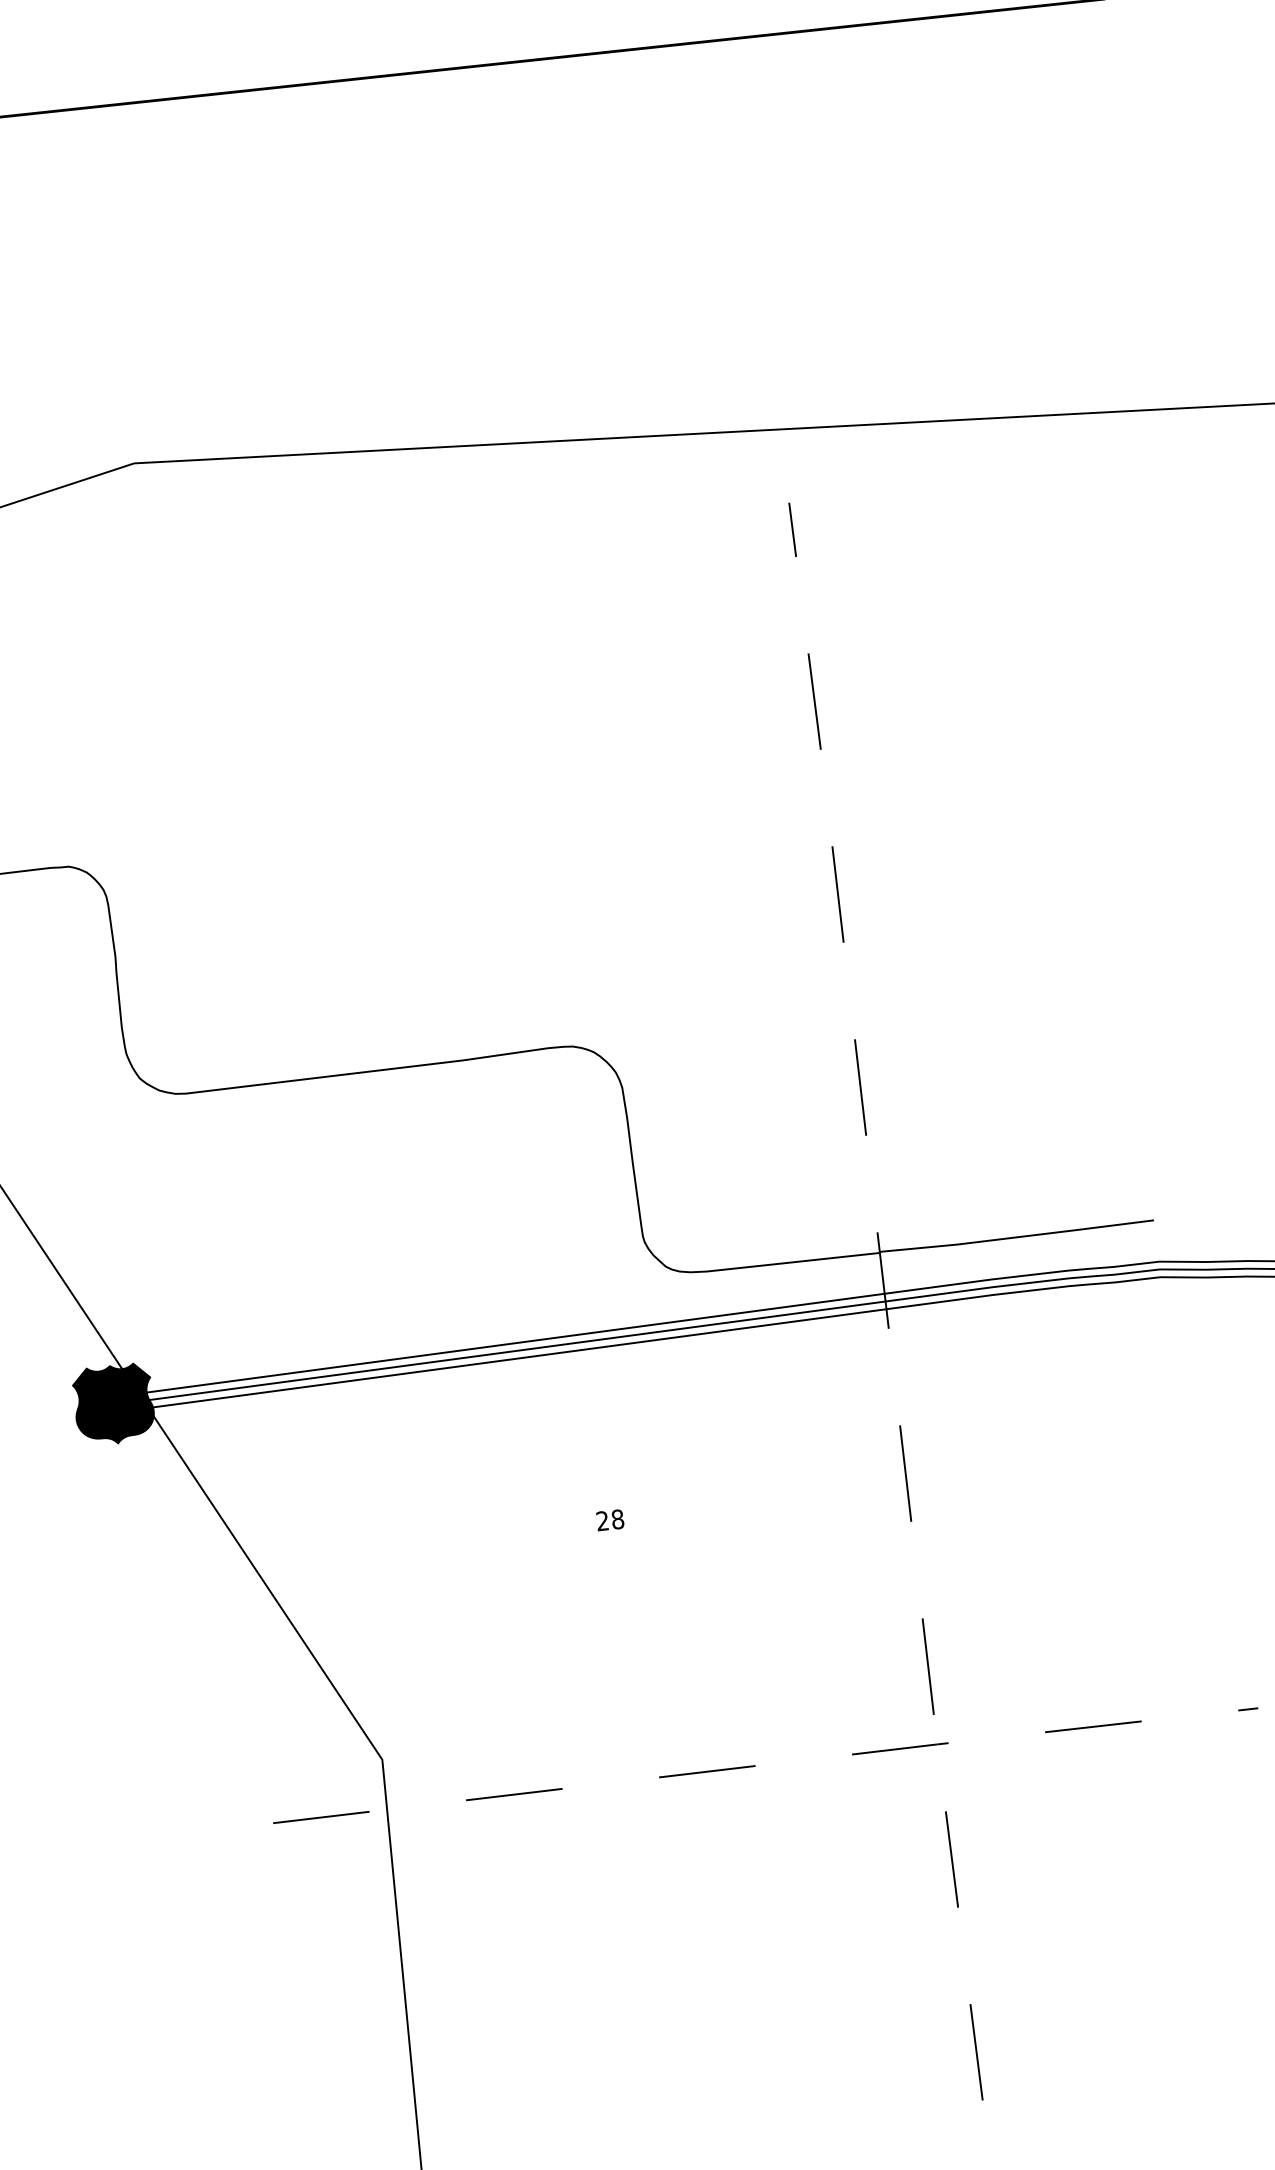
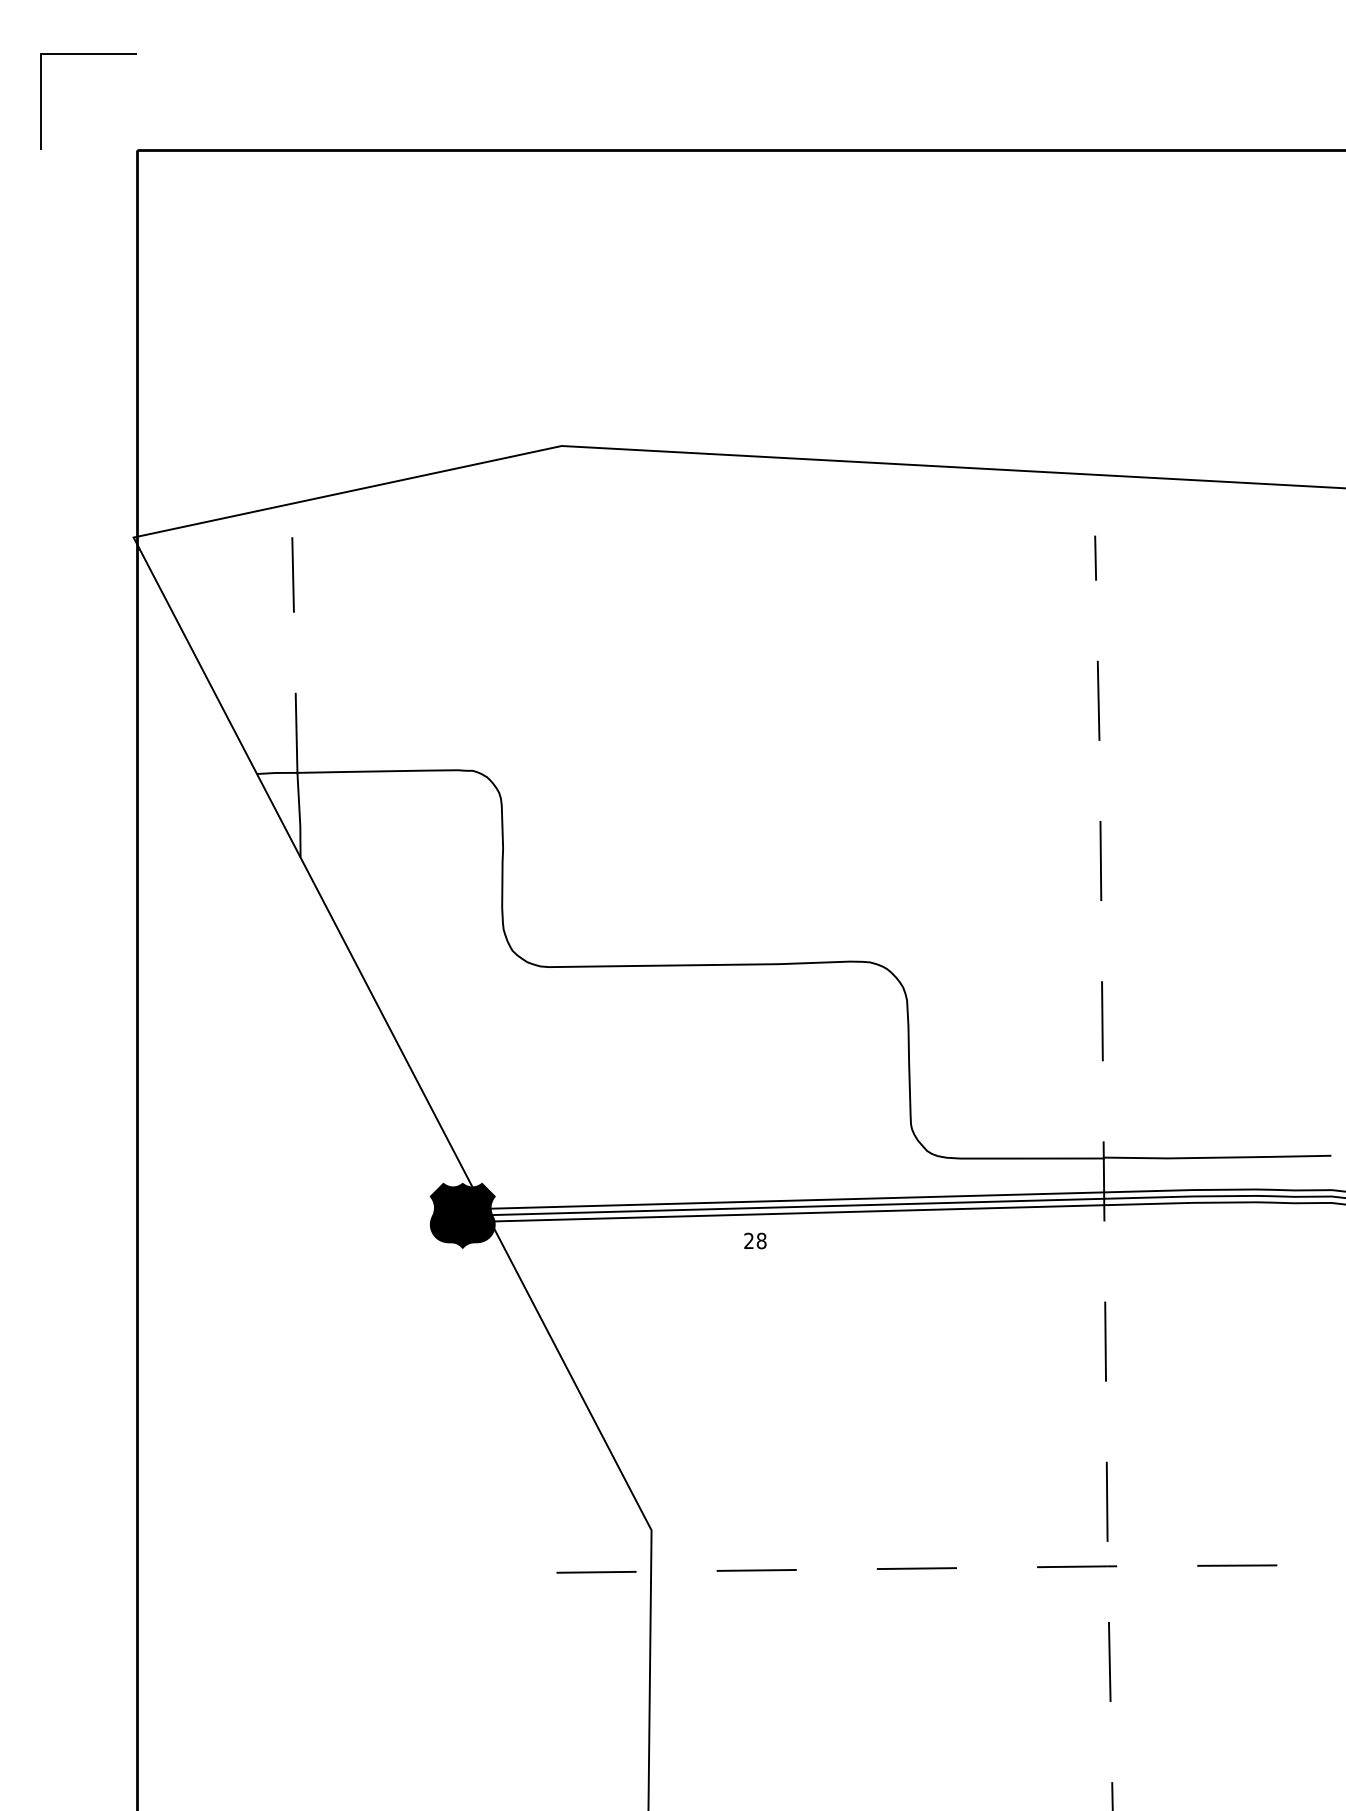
text: (610, 1519) -> (755, 1240), moved

